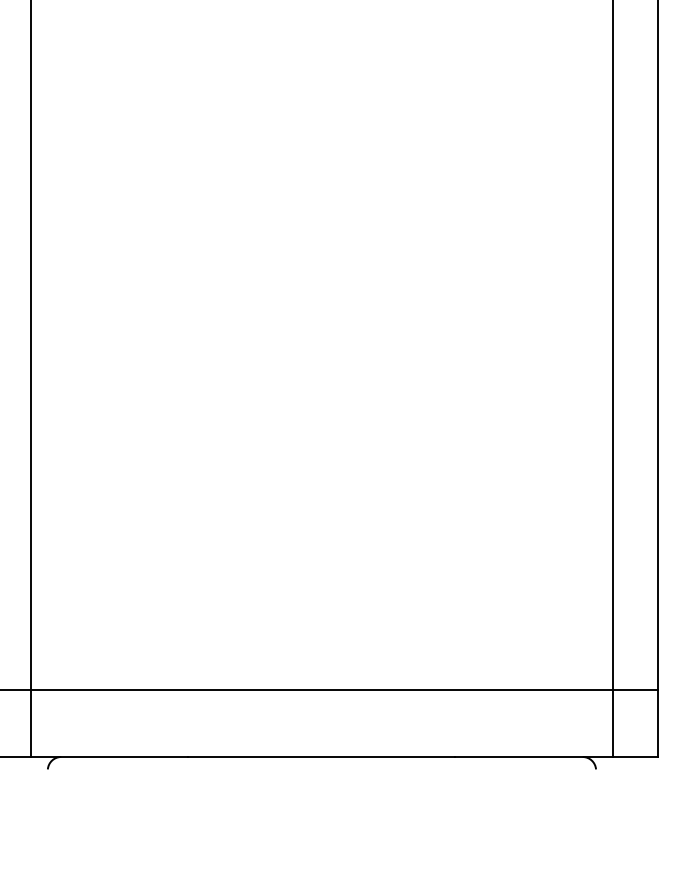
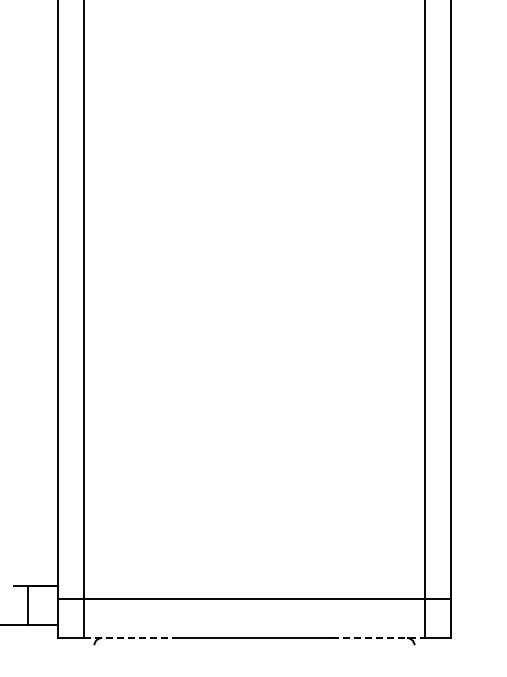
line: (109, 756) -> (130, 637), solid -> dashed
line: (535, 756) -> (379, 637), solid -> dashed

